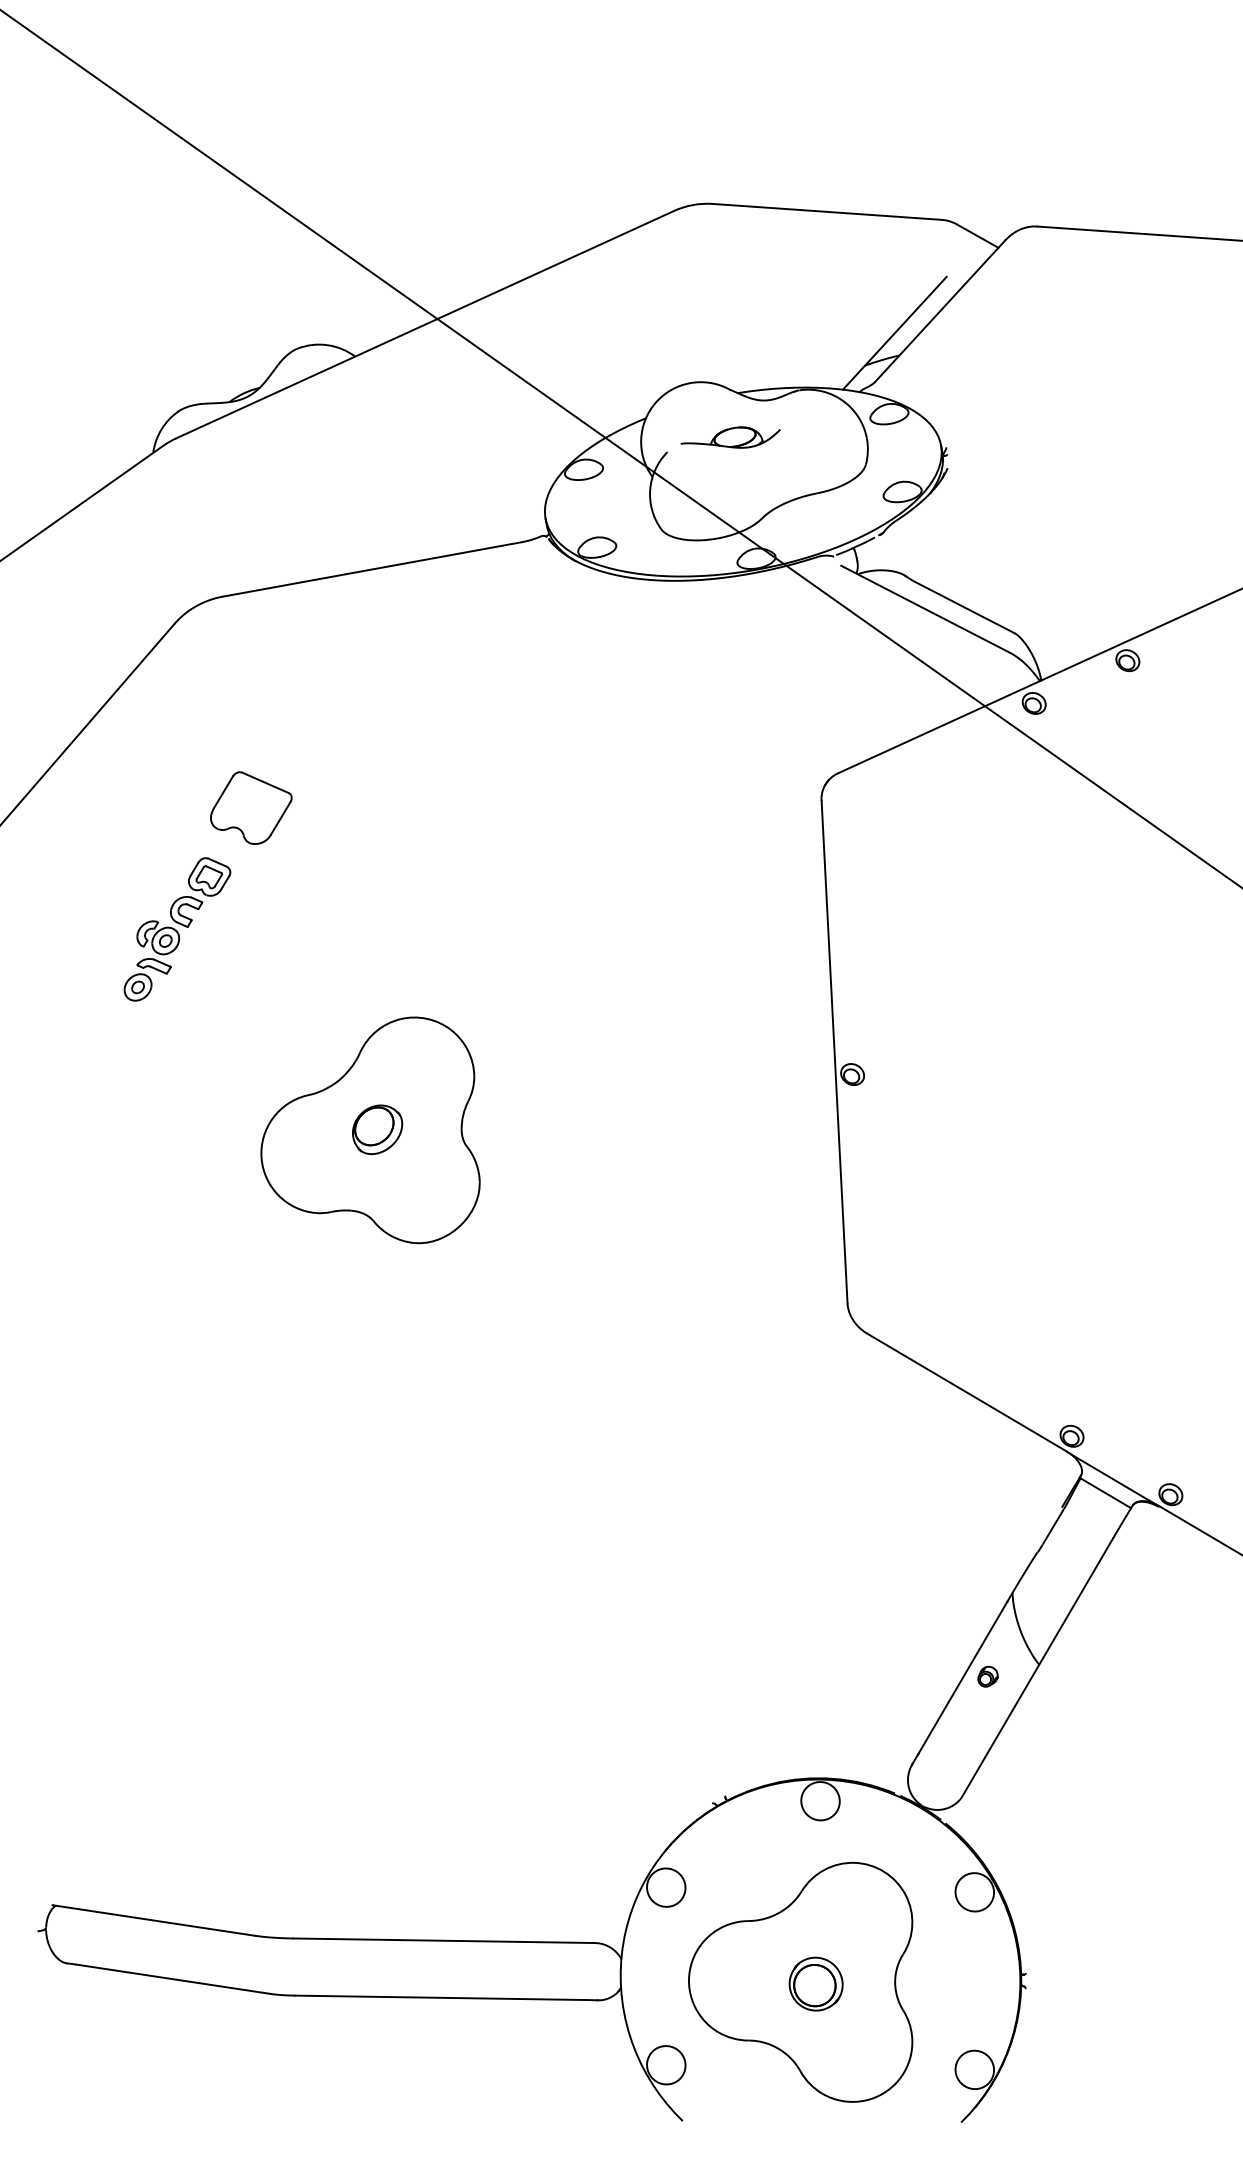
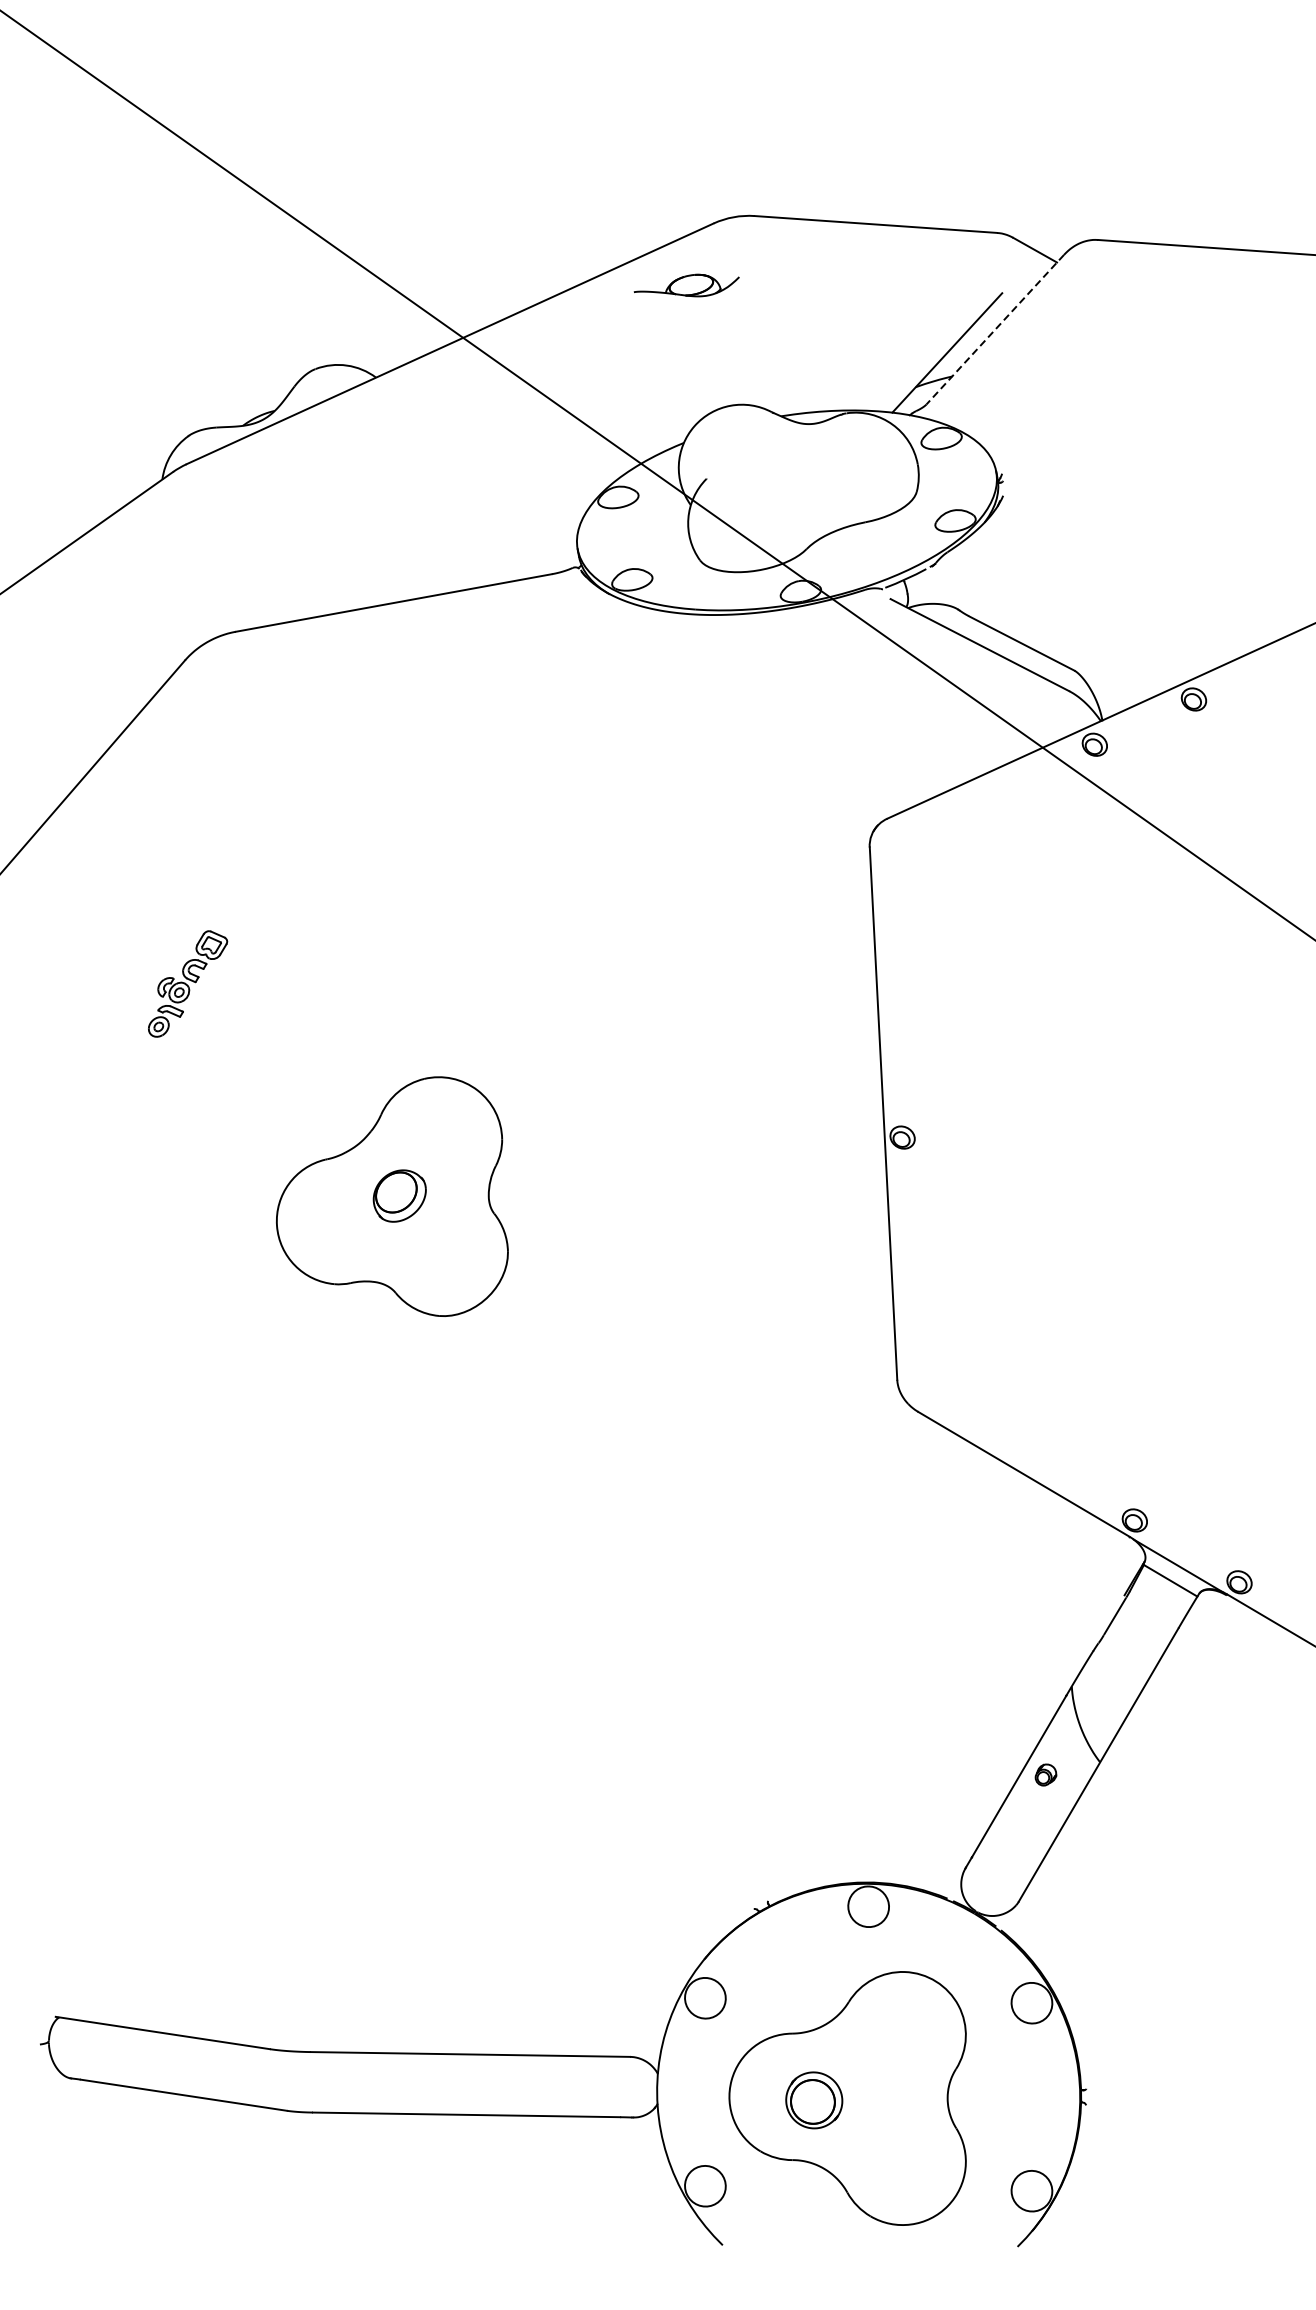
line: (940, 311) -> (995, 329), solid -> dashed
part: (730, 437) -> (686, 285), moved
part: (251, 807) -> (266, 854), removed
part: (177, 929) -> (188, 984), size x0.7
part: (815, 1983) -> (813, 2099), moved

